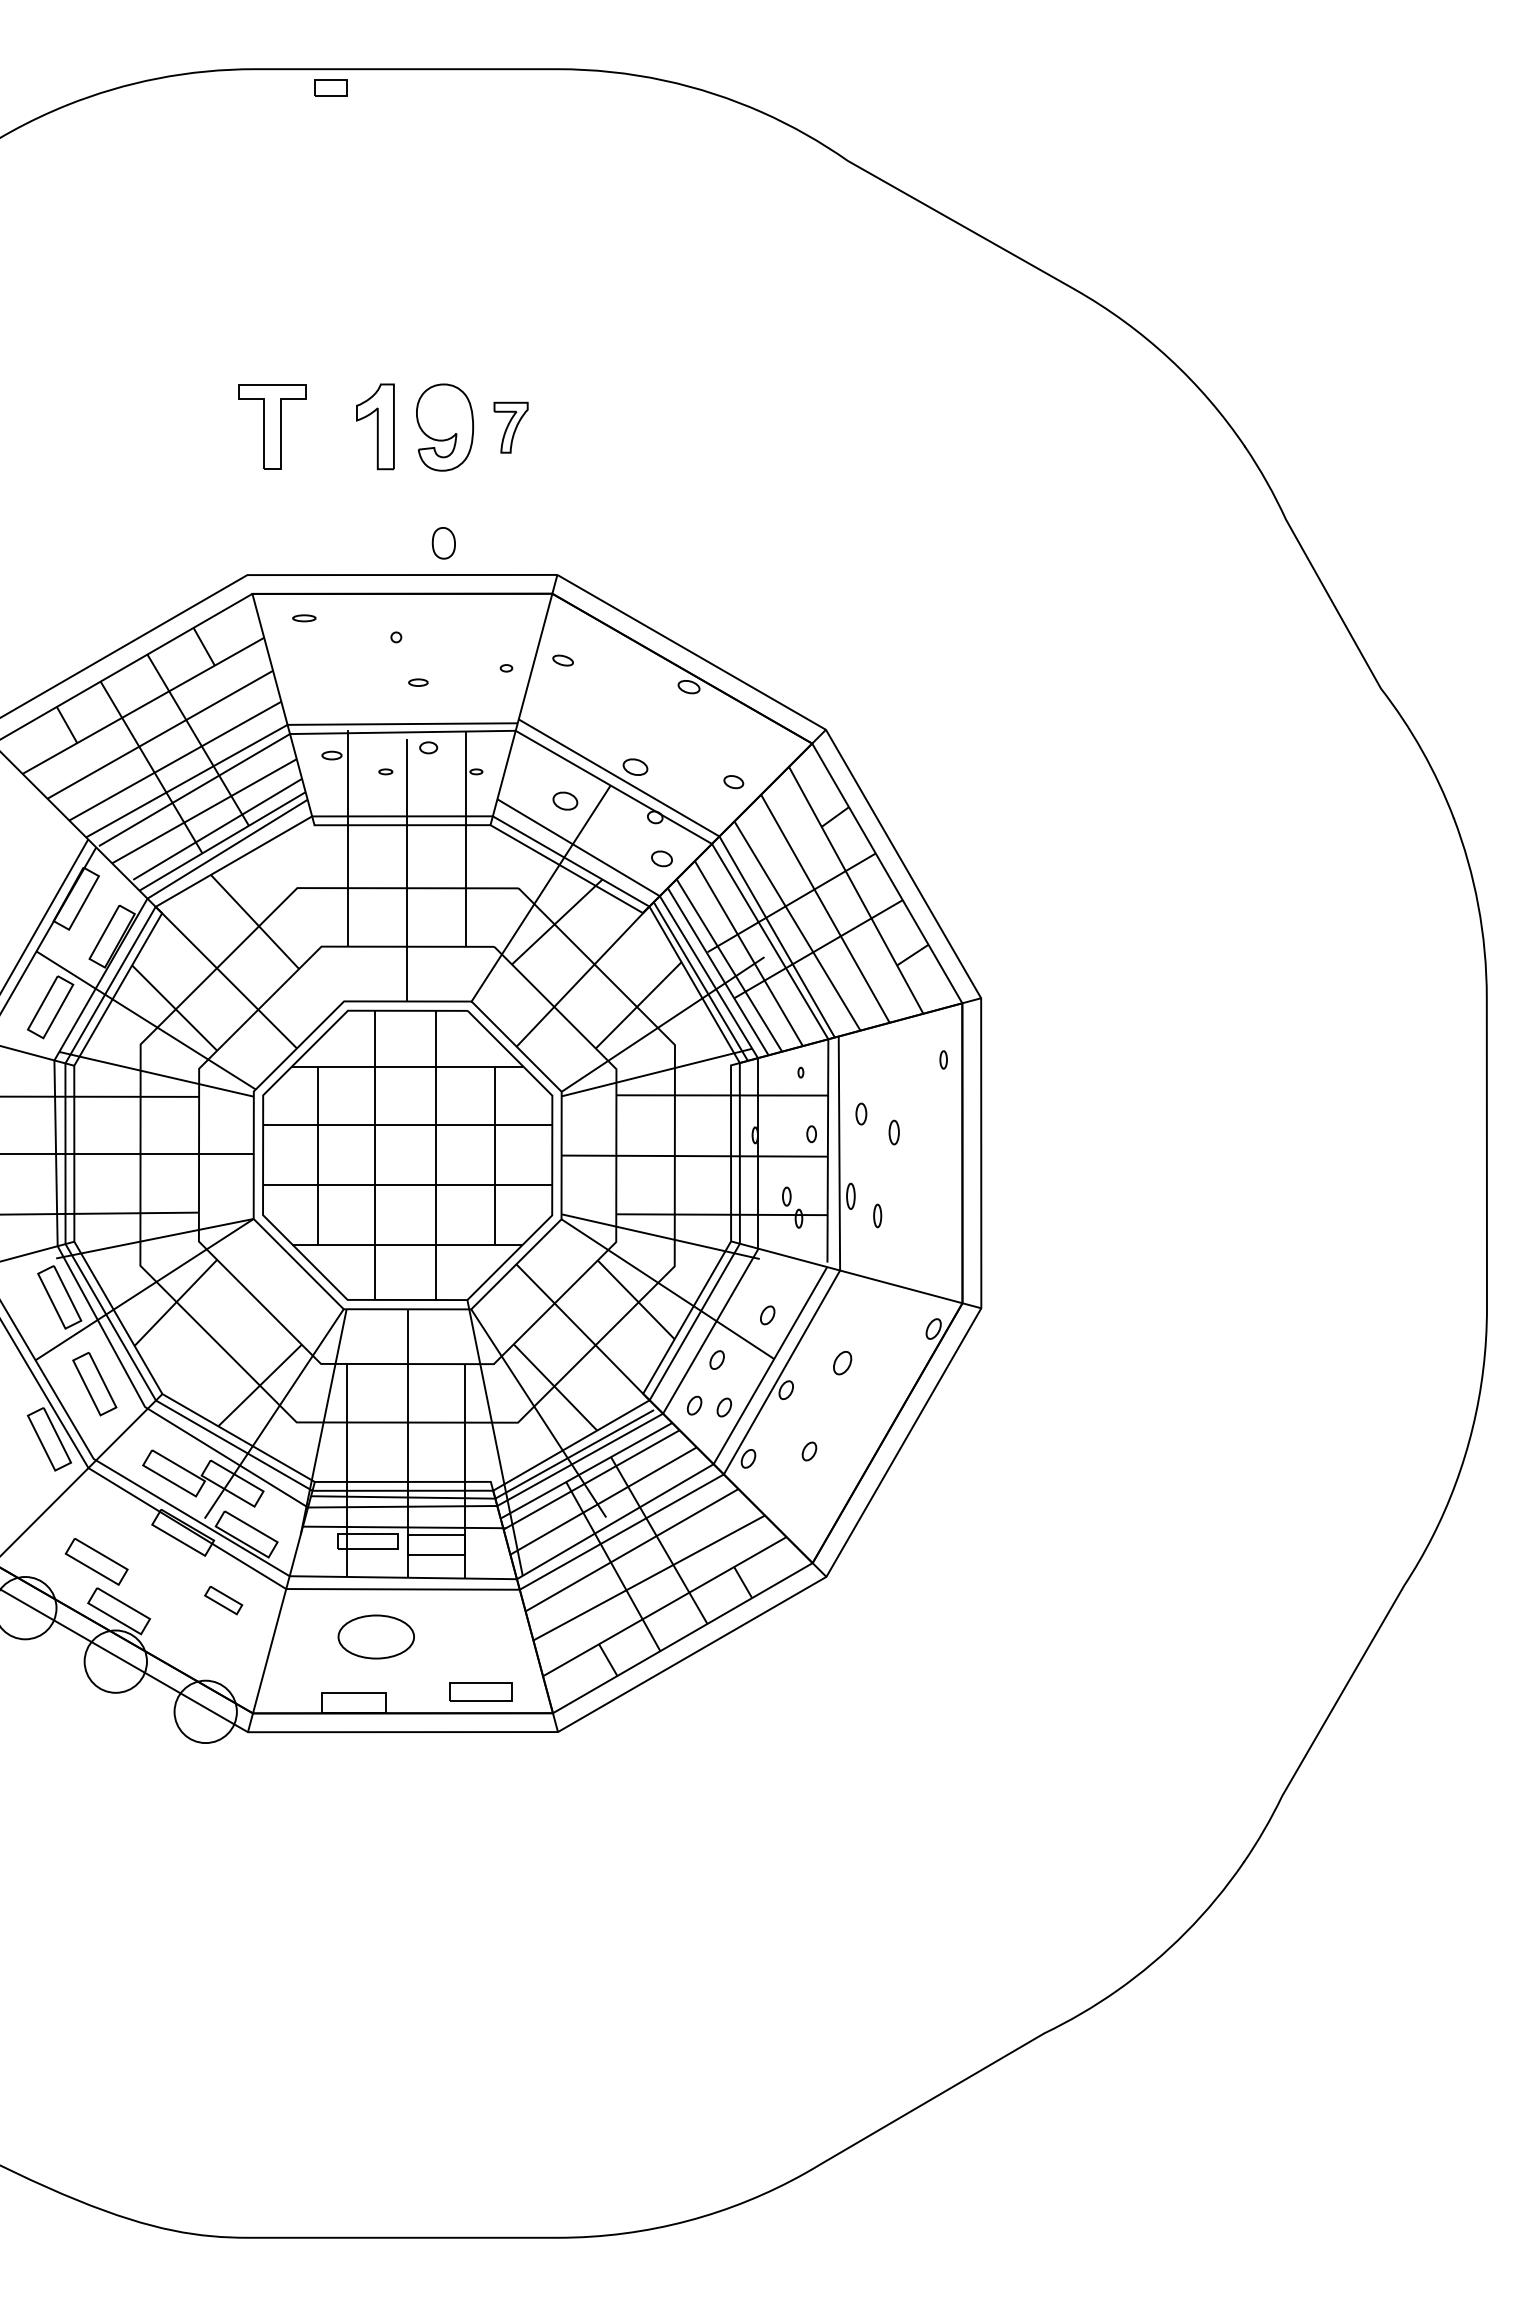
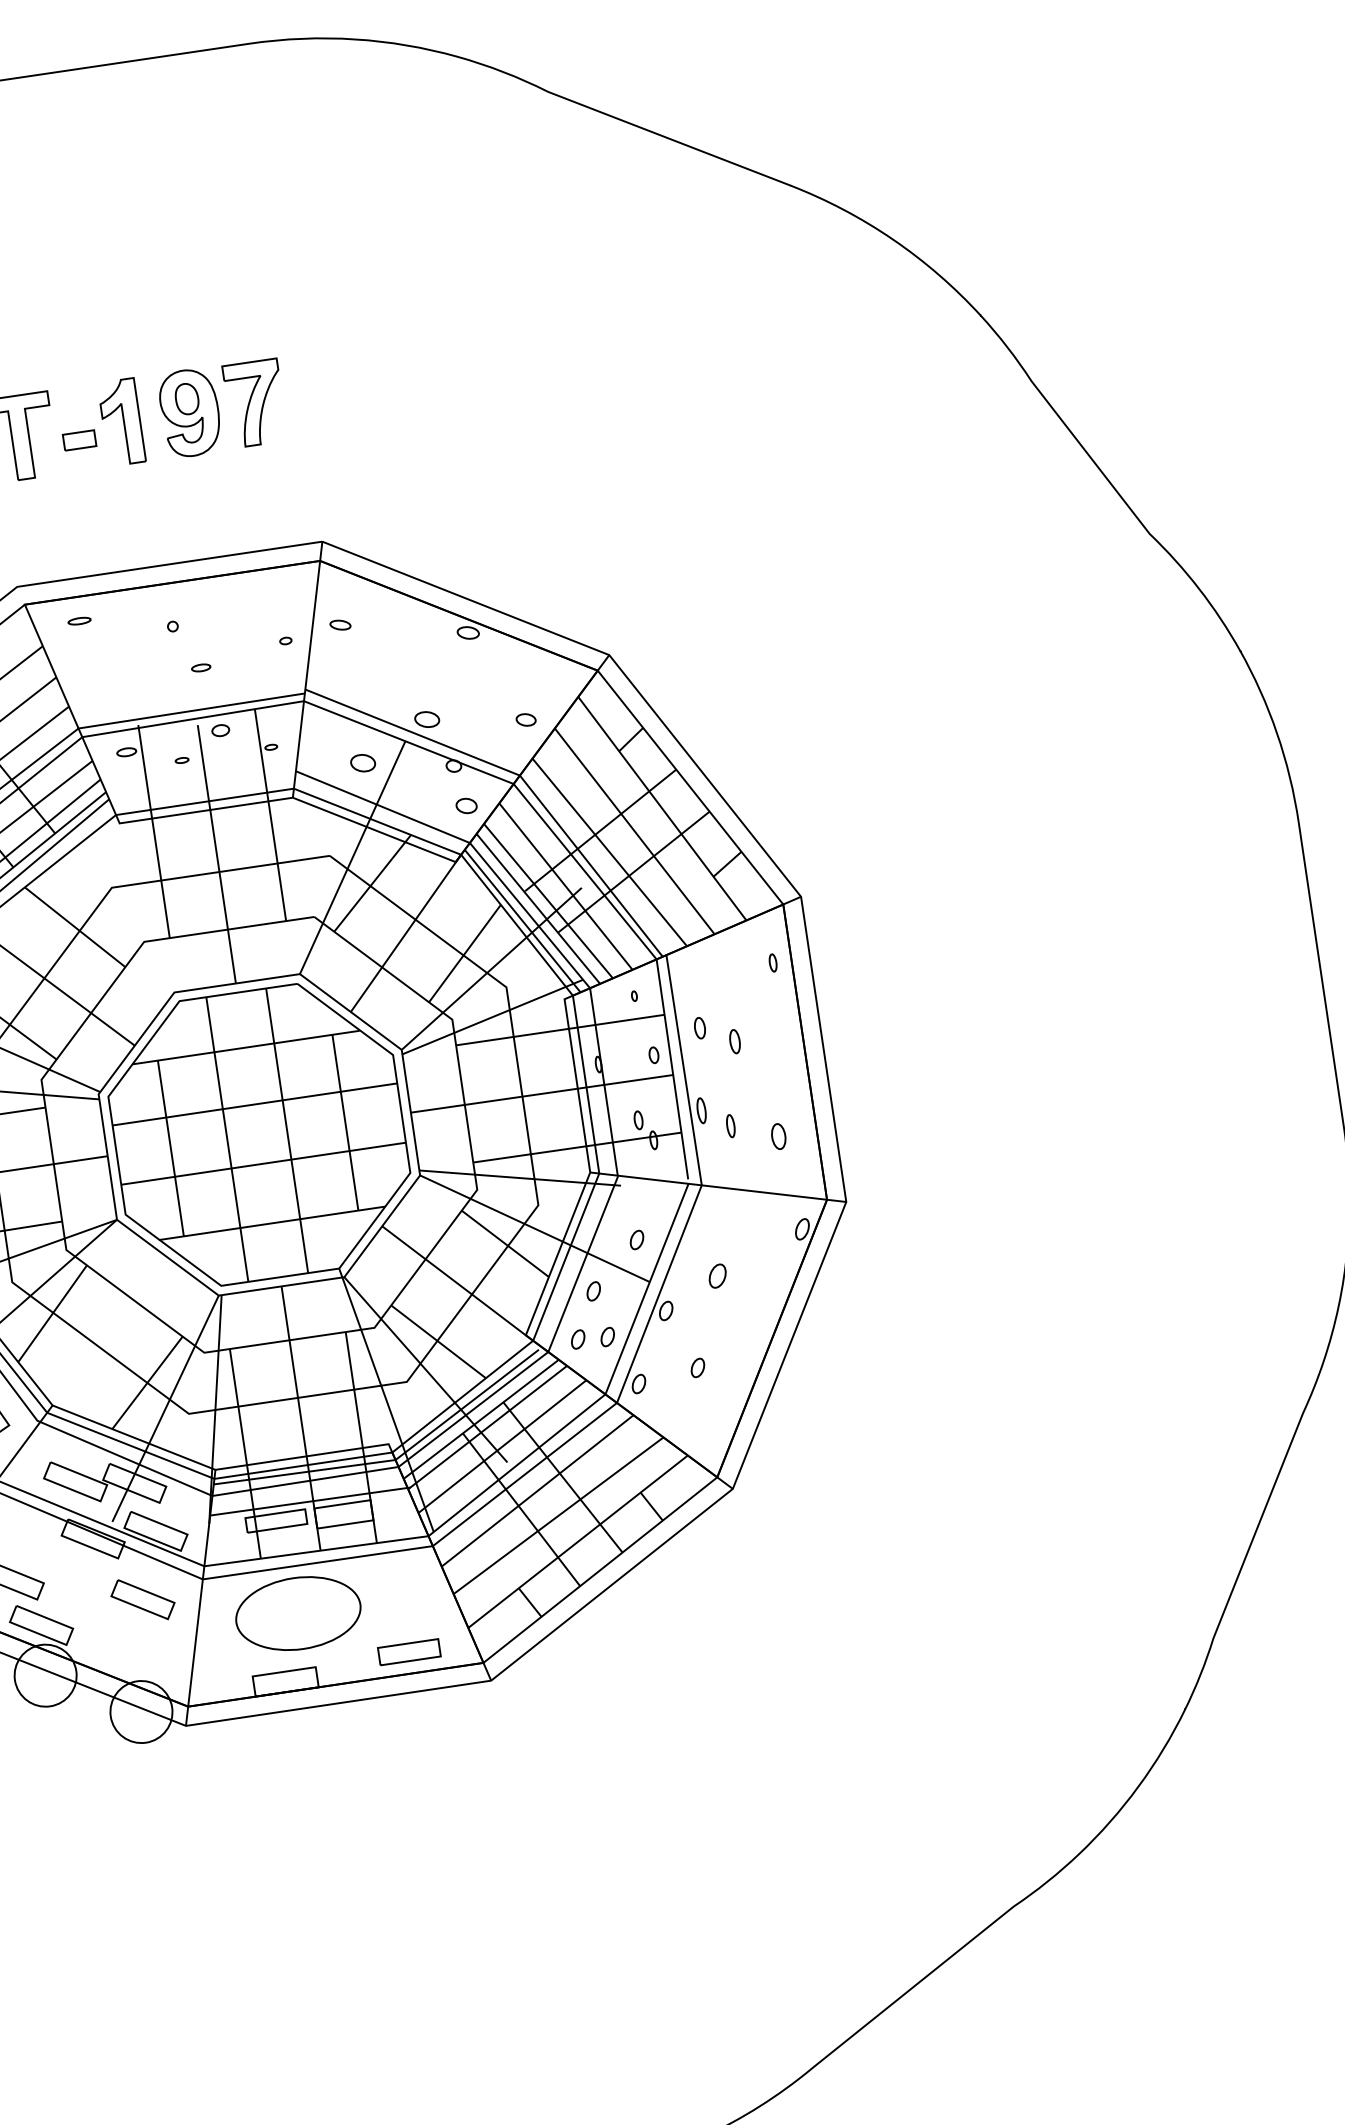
part: (330, 87) -> (79, 440), moved
part: (510, 427) -> (254, 403), size x1.67
part: (443, 543) -> (186, 399), moved
part: (923, 1232) -> (778, 1135), added
part: (223, 1600) -> (142, 1599), size x1.67
part: (376, 1636) -> (298, 1613), size x1.67

